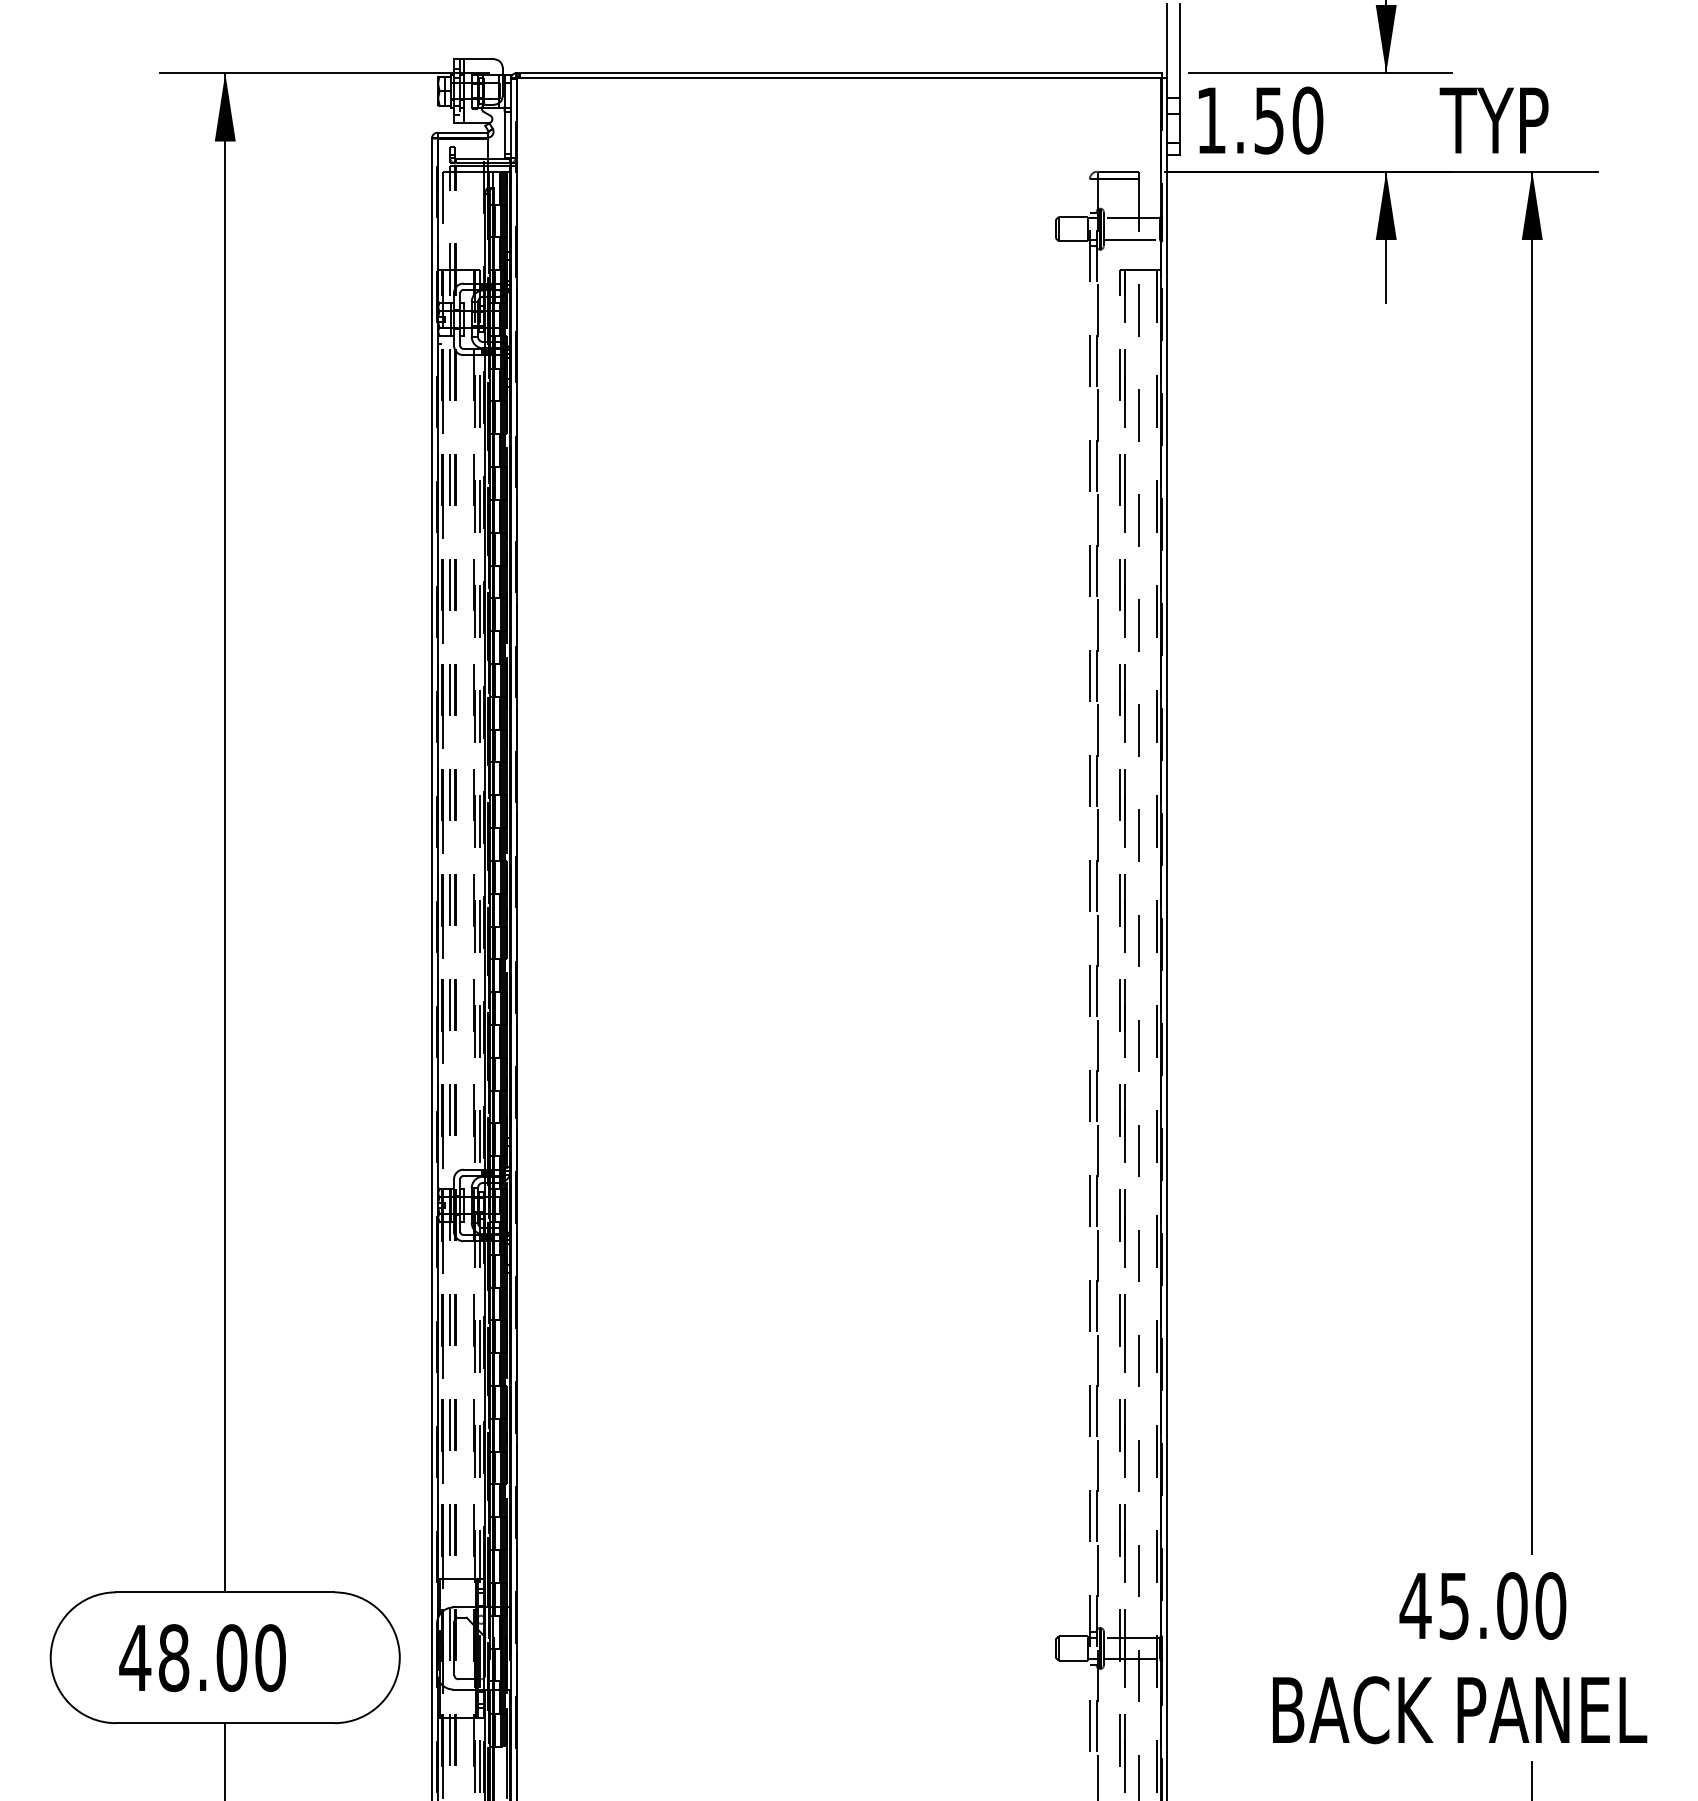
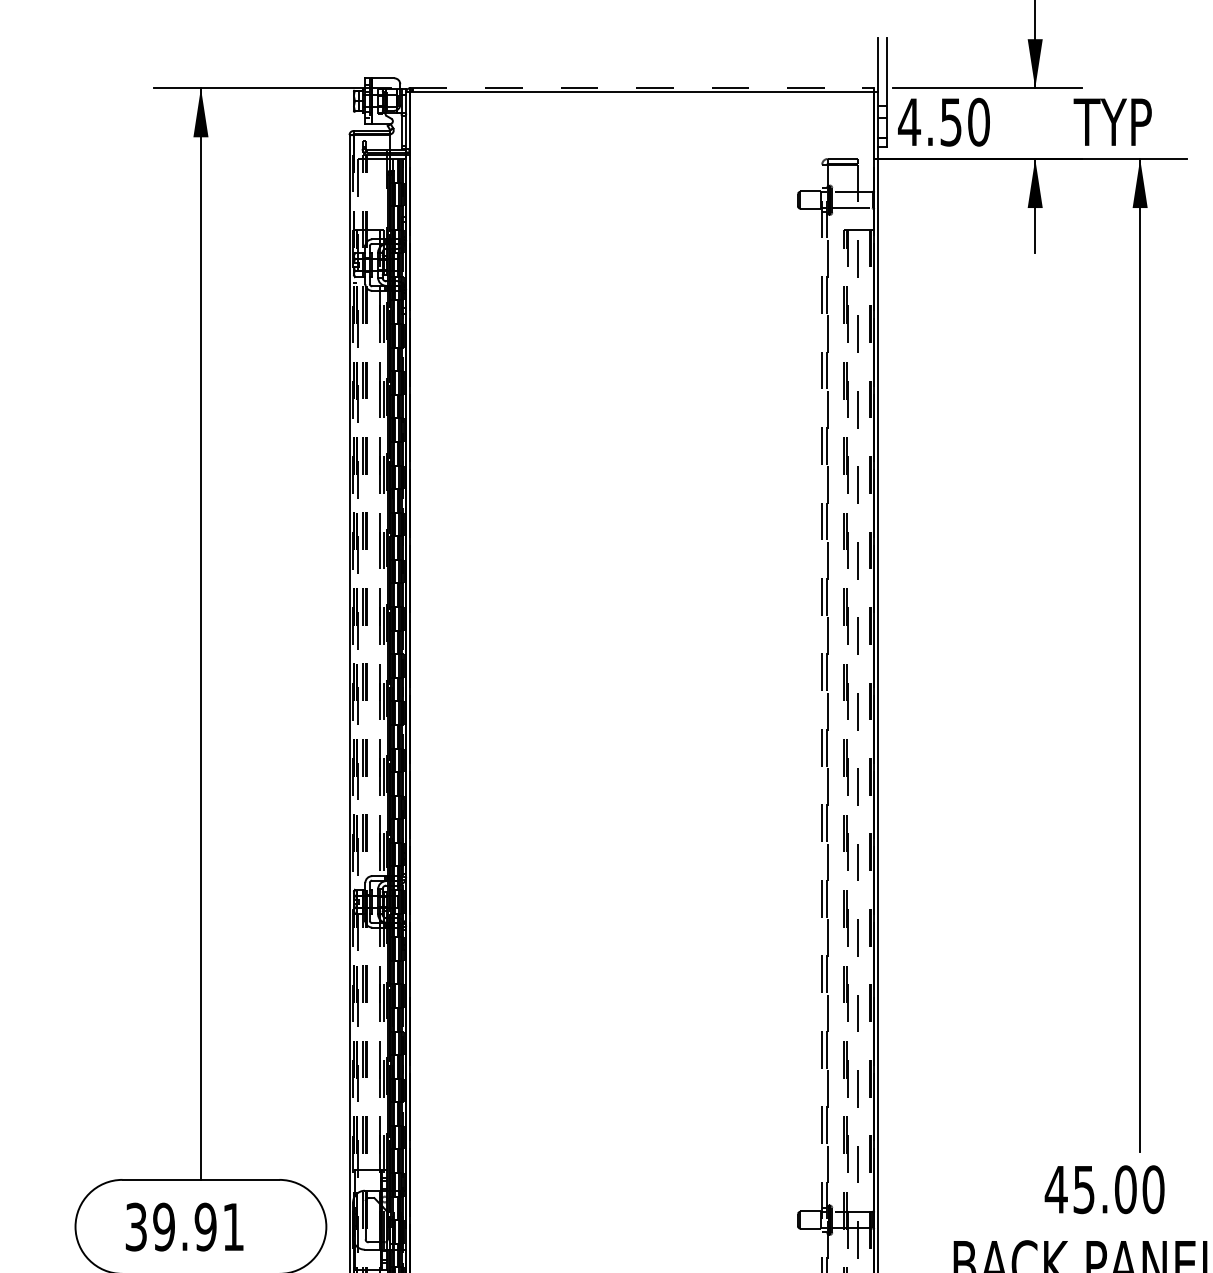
line: (839, 73) -> (642, 88), solid -> dashed
text: (1211, 120) -> (909, 122), 1.50 -> 4.50
line: (437, 879) -> (353, 667), solid -> dashed
text: (202, 1658) -> (184, 1227), 48.00 -> 39.91

